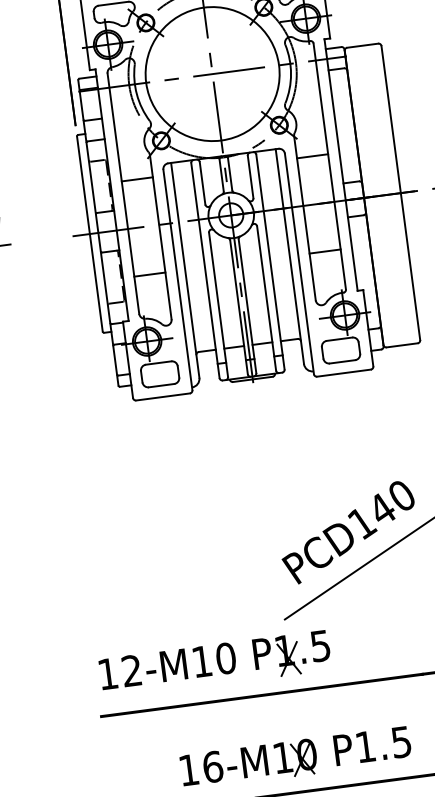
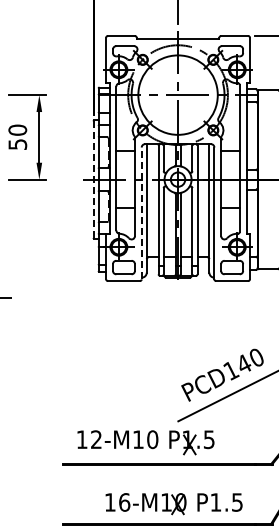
line: (89, 235) -> (93, 180), solid -> dashed
line: (177, 280) -> (141, 213), solid -> dashed
part: (214, 664) -> (145, 442), moved

